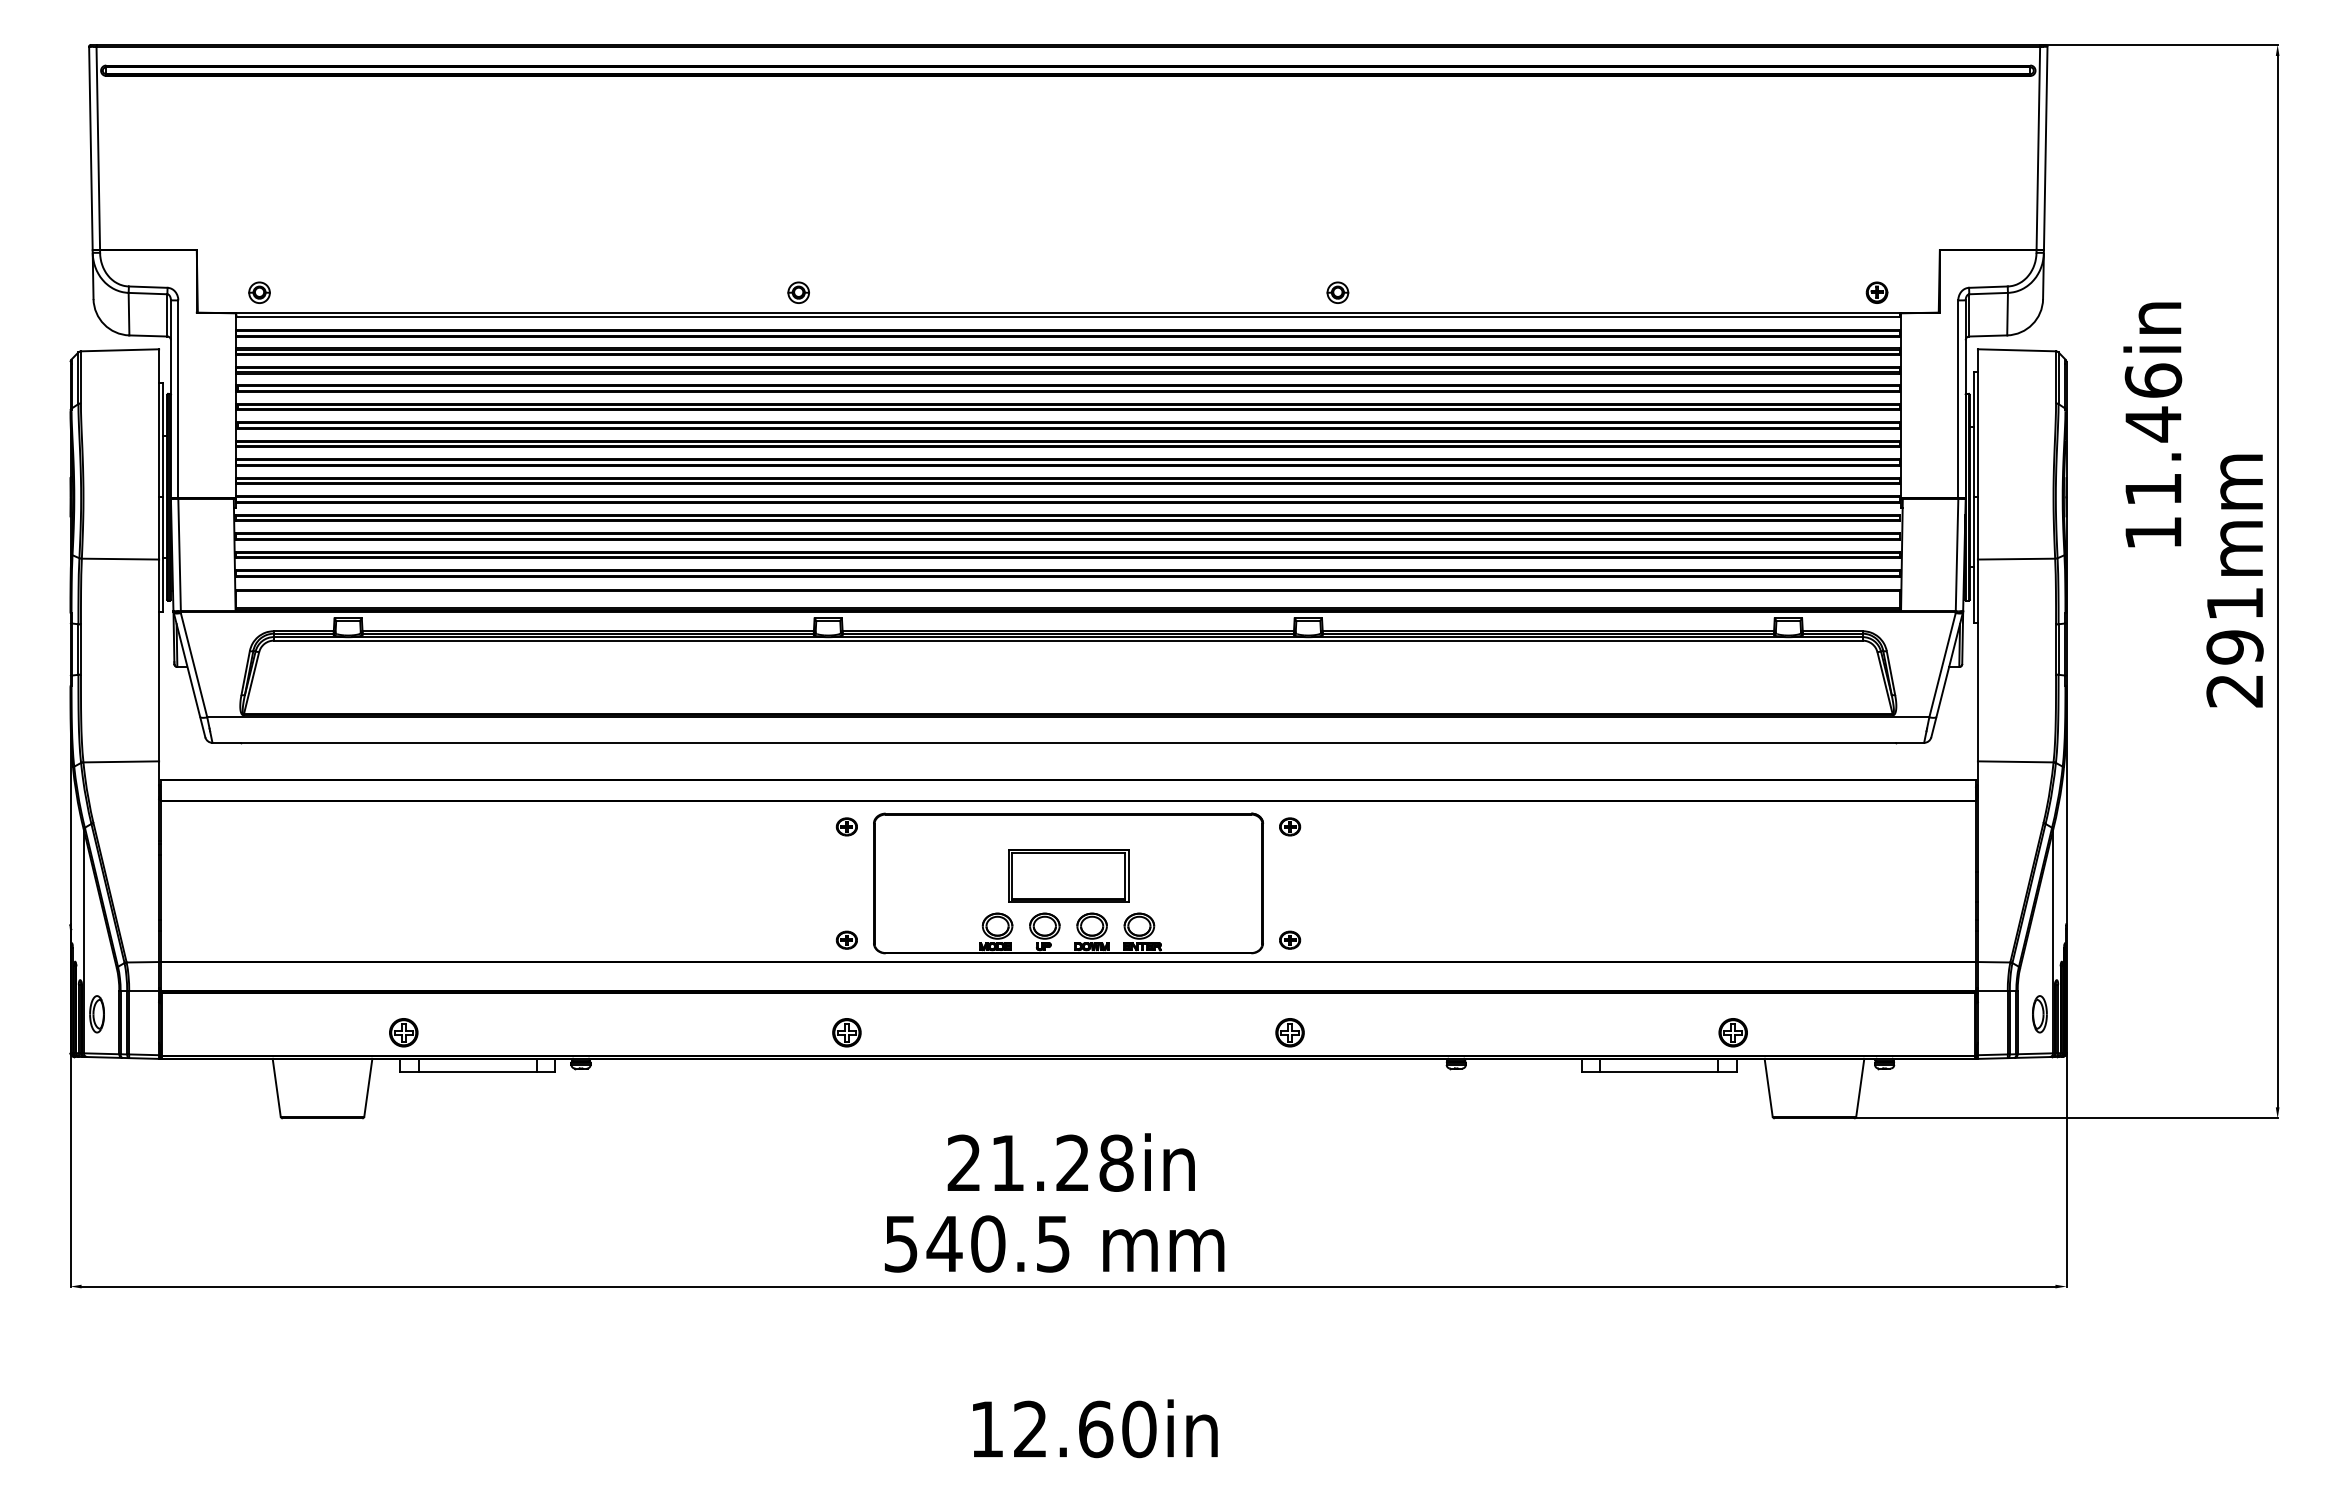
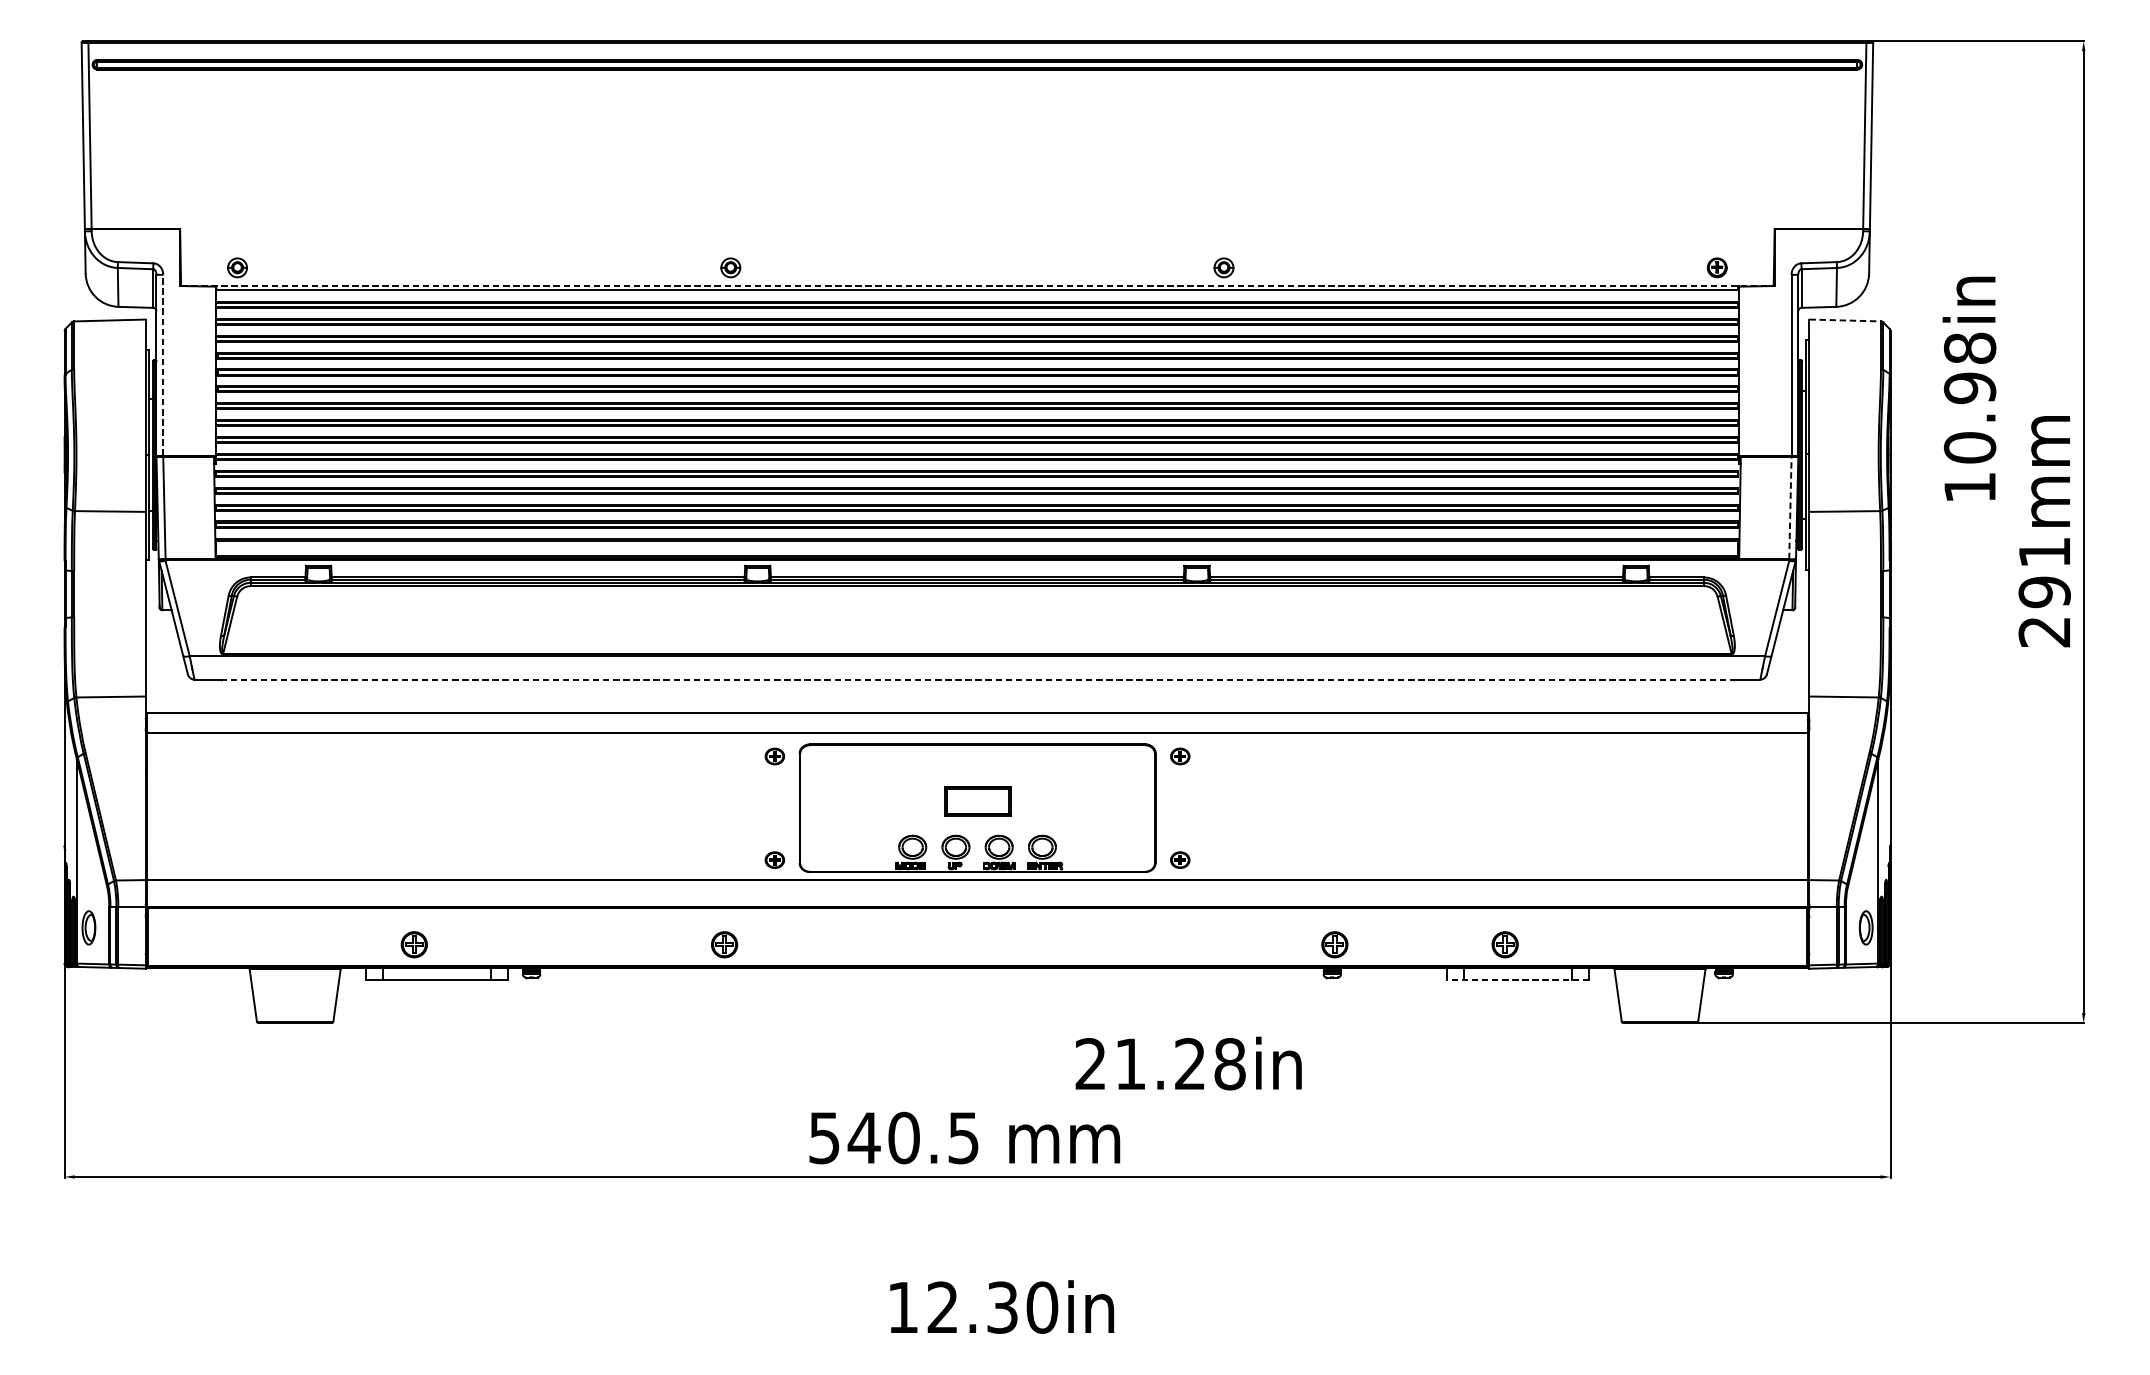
line: (1068, 312) -> (977, 285), solid -> dashed
line: (2017, 350) -> (1845, 320), solid -> dashed
line: (178, 399) -> (163, 365), solid -> dashed
text: (2153, 434) -> (1970, 397), 11.46in -> 10.98in
line: (1957, 554) -> (1790, 507), solid -> dashed
line: (1068, 742) -> (977, 679), solid -> dashed
part: (1068, 875) -> (977, 800), size x0.6
part: (403, 1032) -> (414, 944), moved
part: (846, 1032) -> (724, 944), moved
part: (1289, 1032) -> (1334, 944), moved
part: (1732, 1032) -> (1504, 944), moved
line: (1659, 1071) -> (1518, 980), solid -> dashed
text: (1070, 1162) -> (1187, 1063), moved
text: (1096, 1429) -> (1003, 1307), 12.60in -> 12.30in

